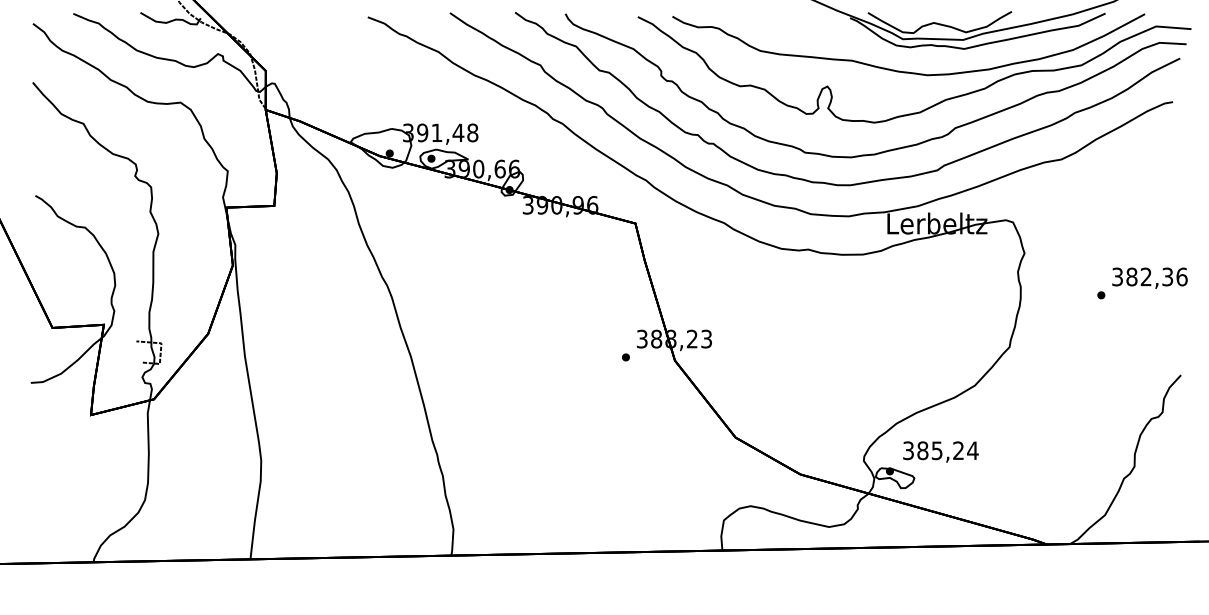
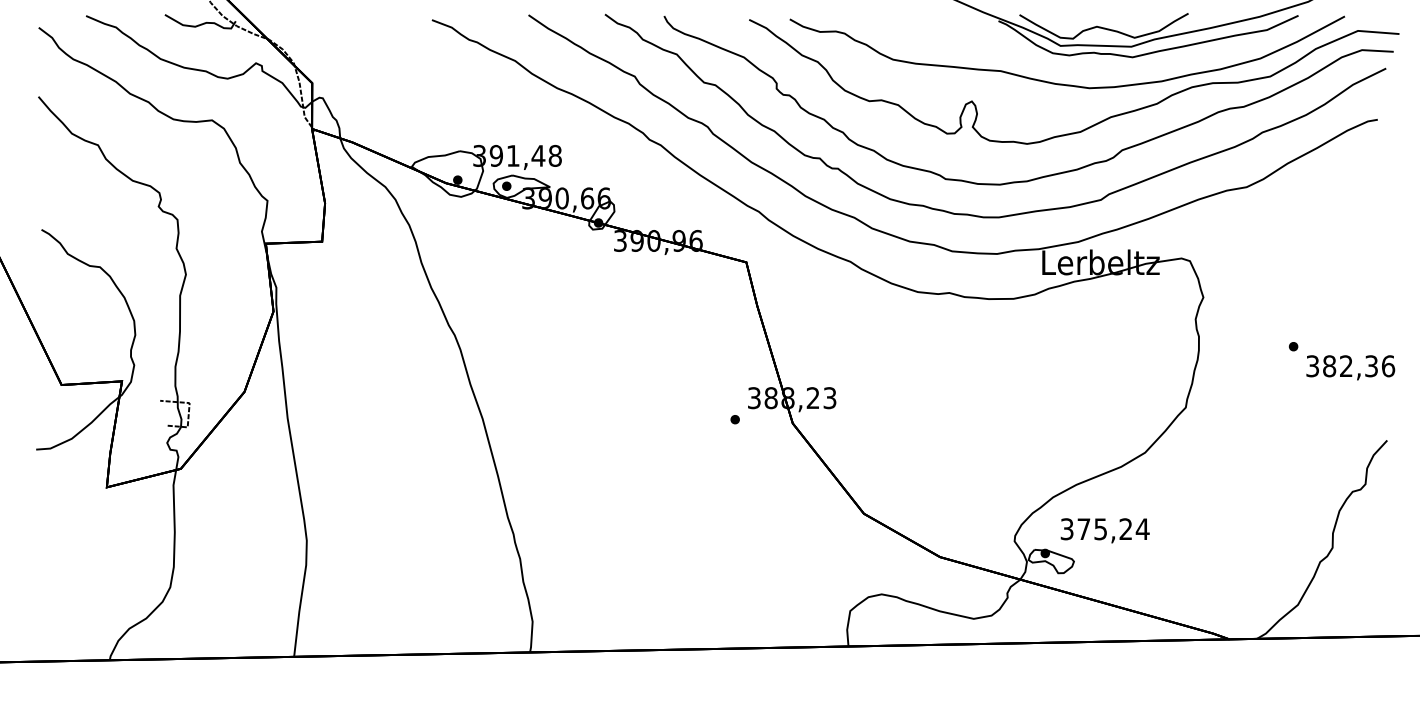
text: (1149, 277) -> (1350, 366), moved
text: (922, 450) -> (1083, 528), 385,24 -> 375,24

